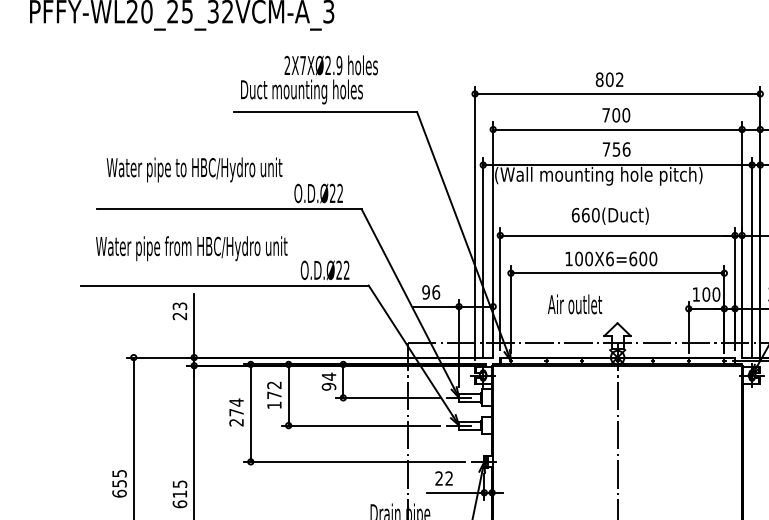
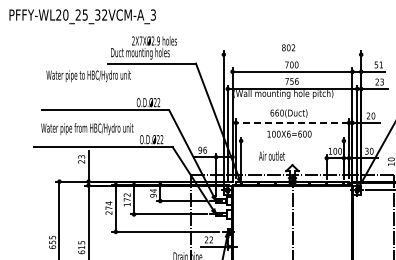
line: (617, 93) -> (292, 54), removed
text: (194, 170) -> (88, 76), moved
line: (617, 234) -> (292, 122), solid -> dashed
line: (617, 274) -> (292, 141), removed

